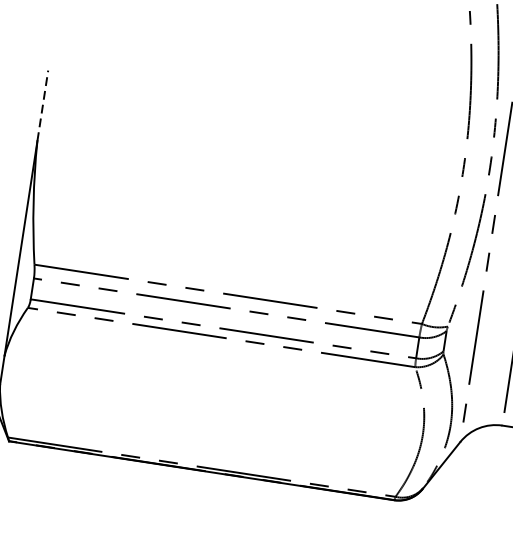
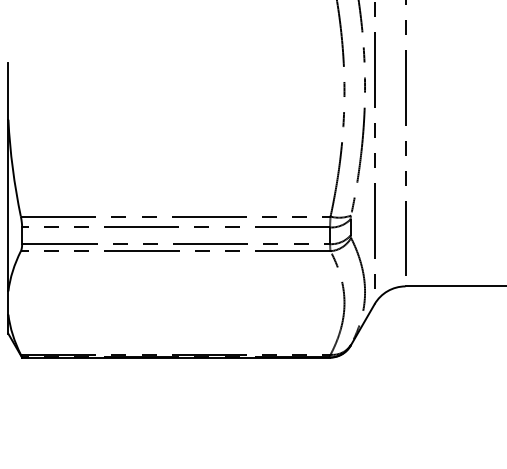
line: (42, 105) -> (8, 91), dashed -> solid

